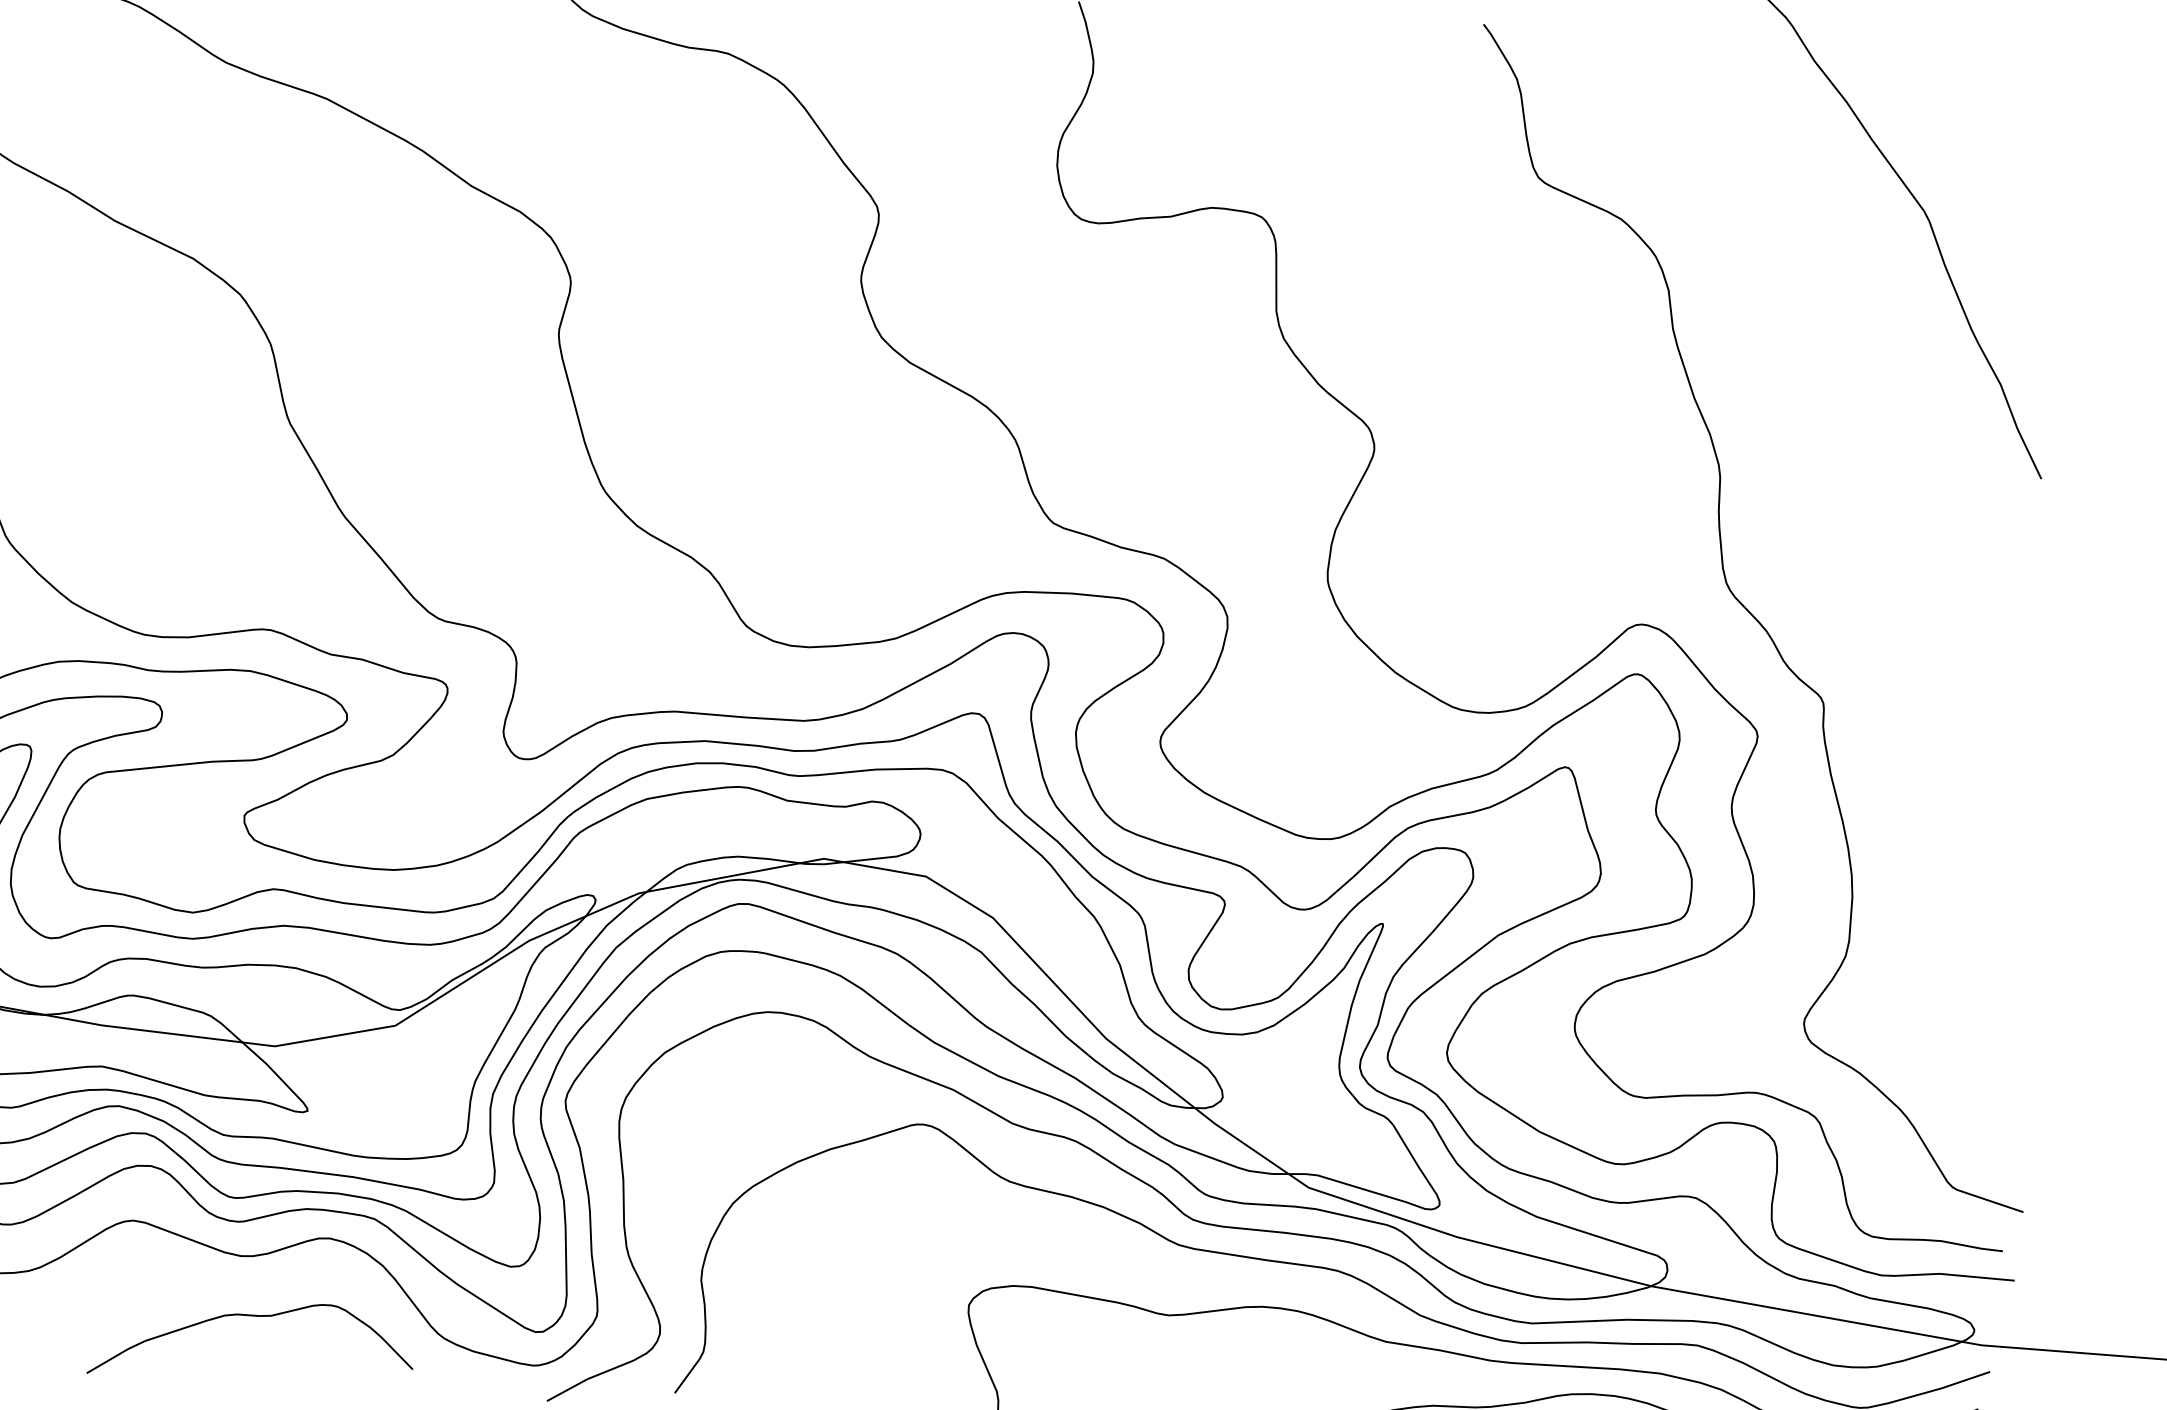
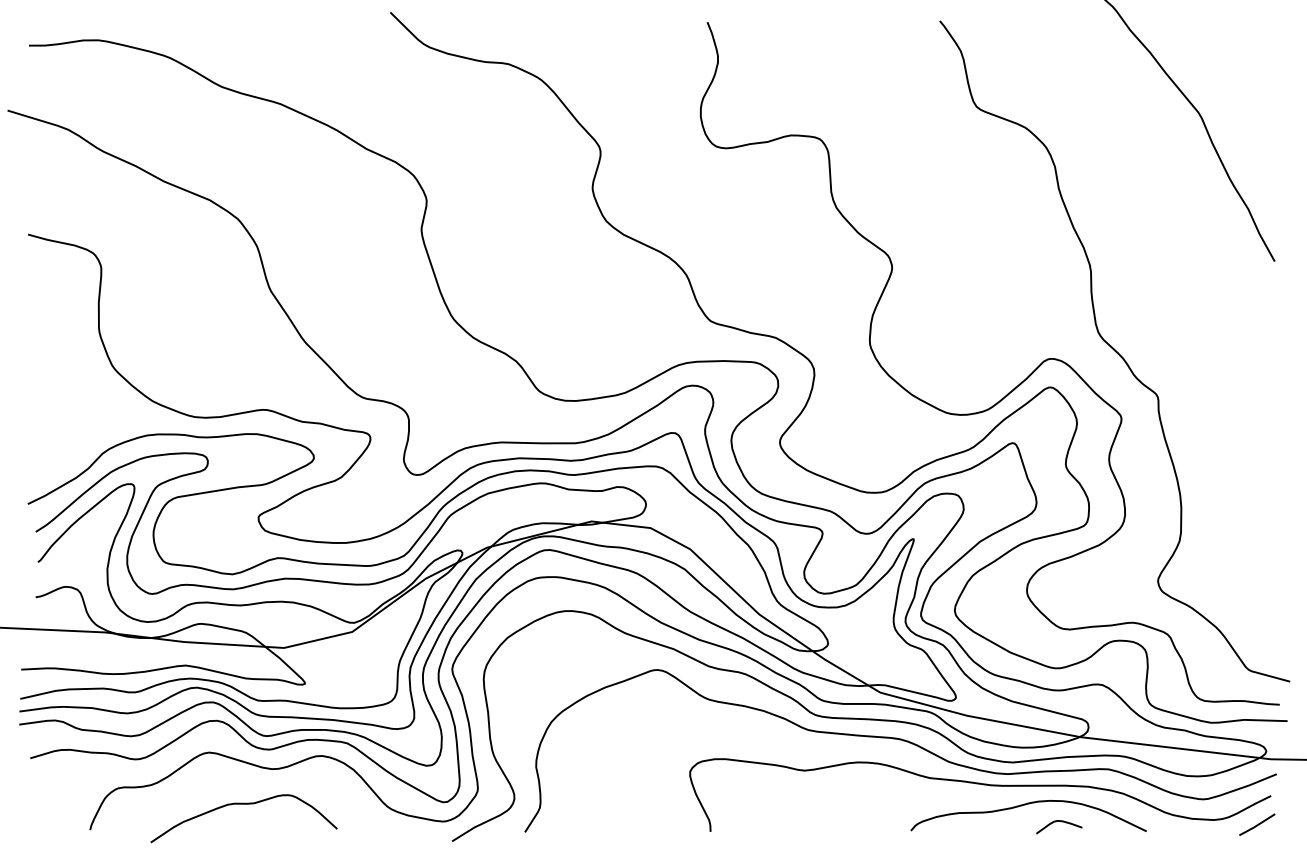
curve: (252, 1316) -> (243, 804), moved

